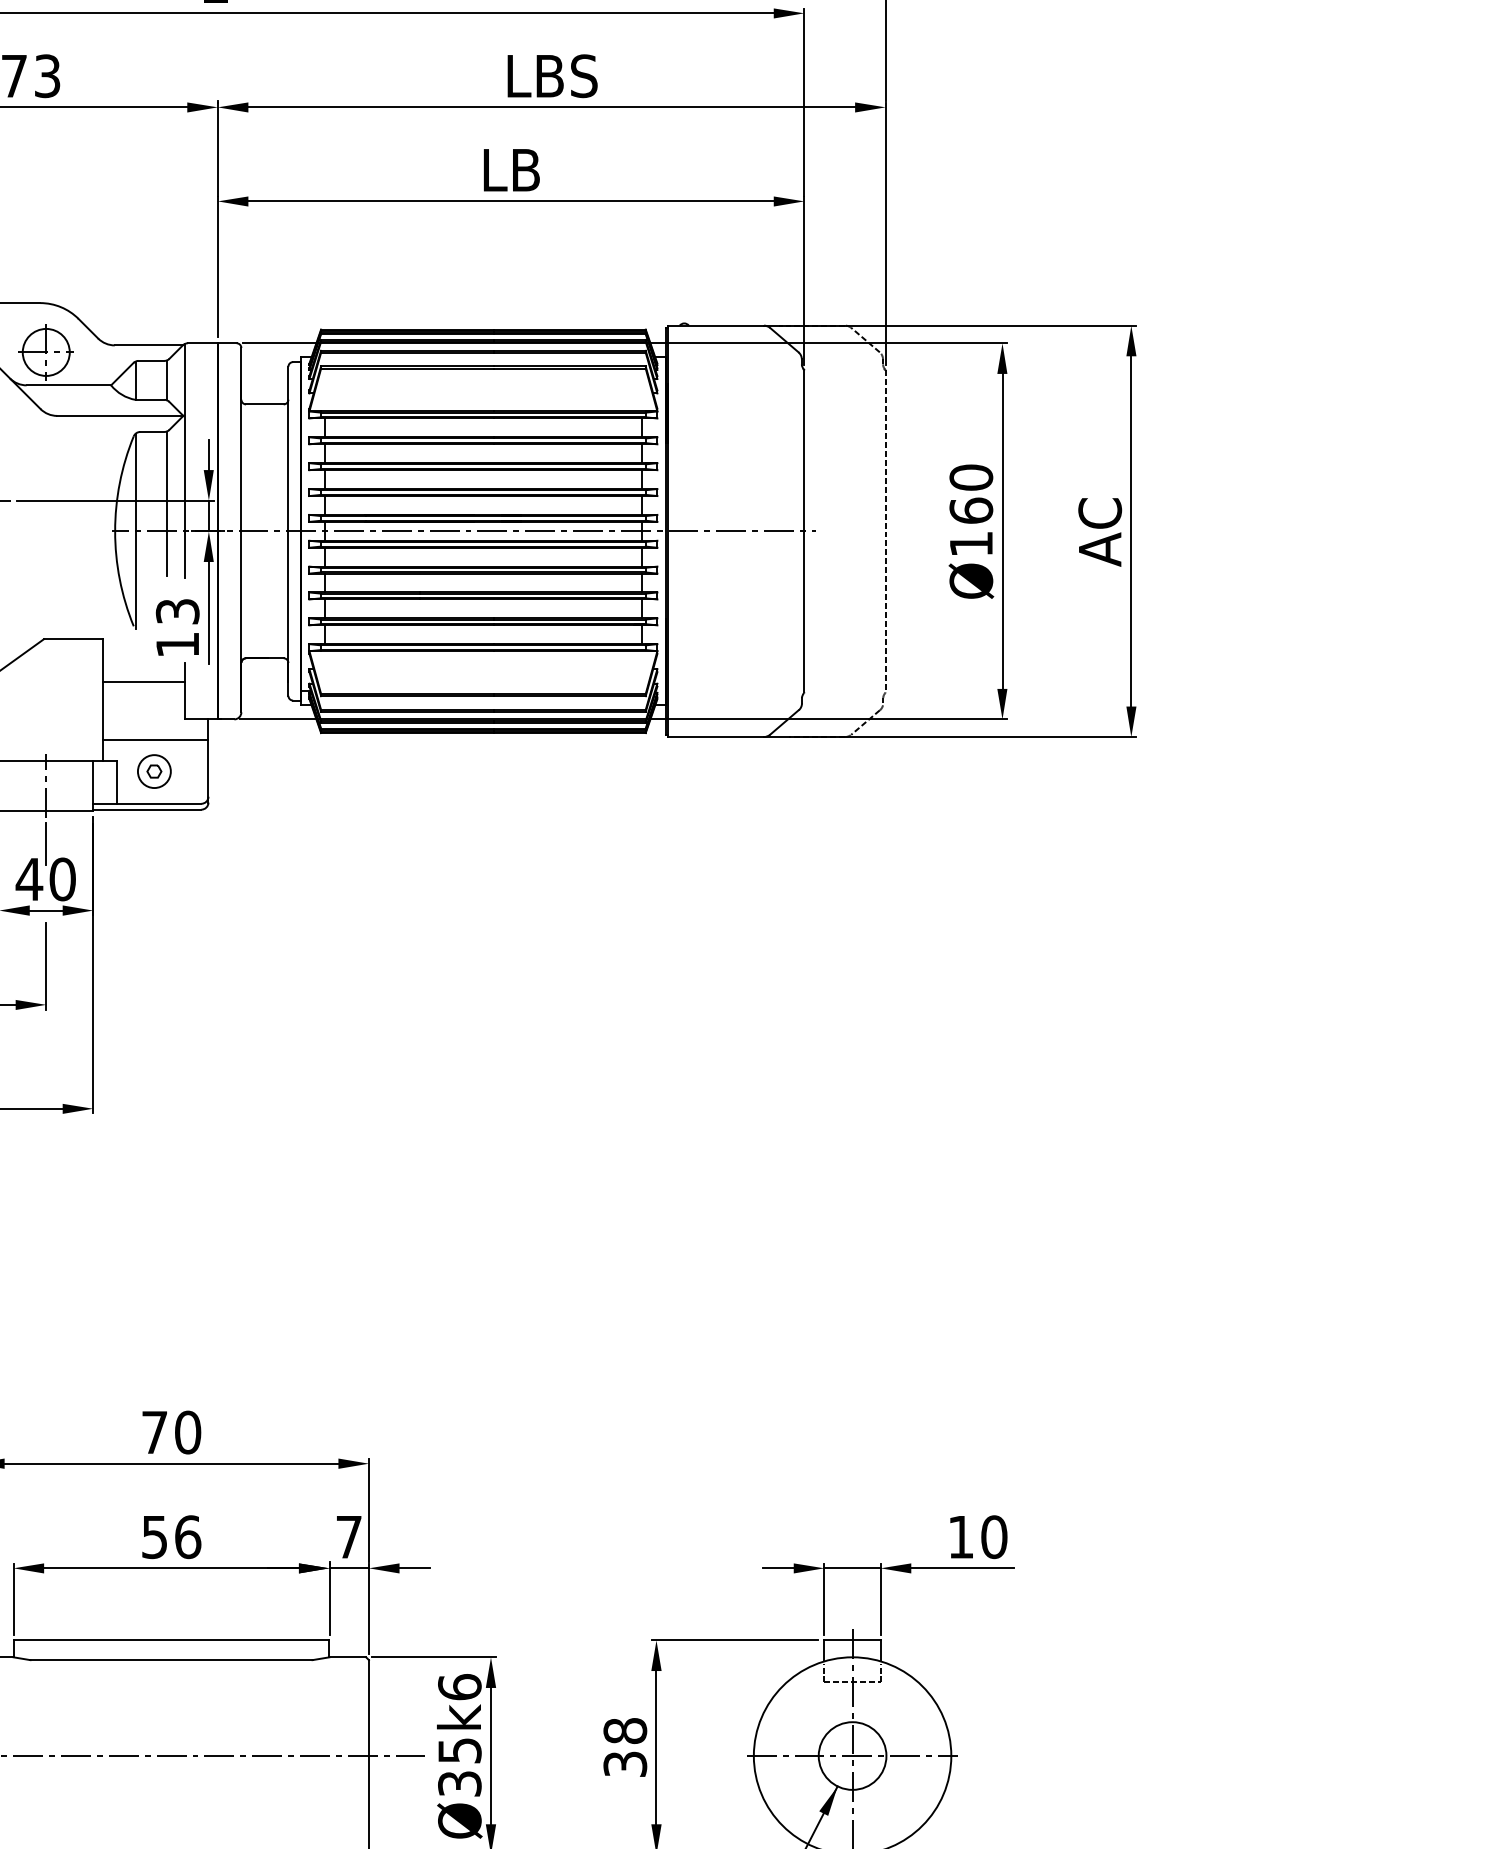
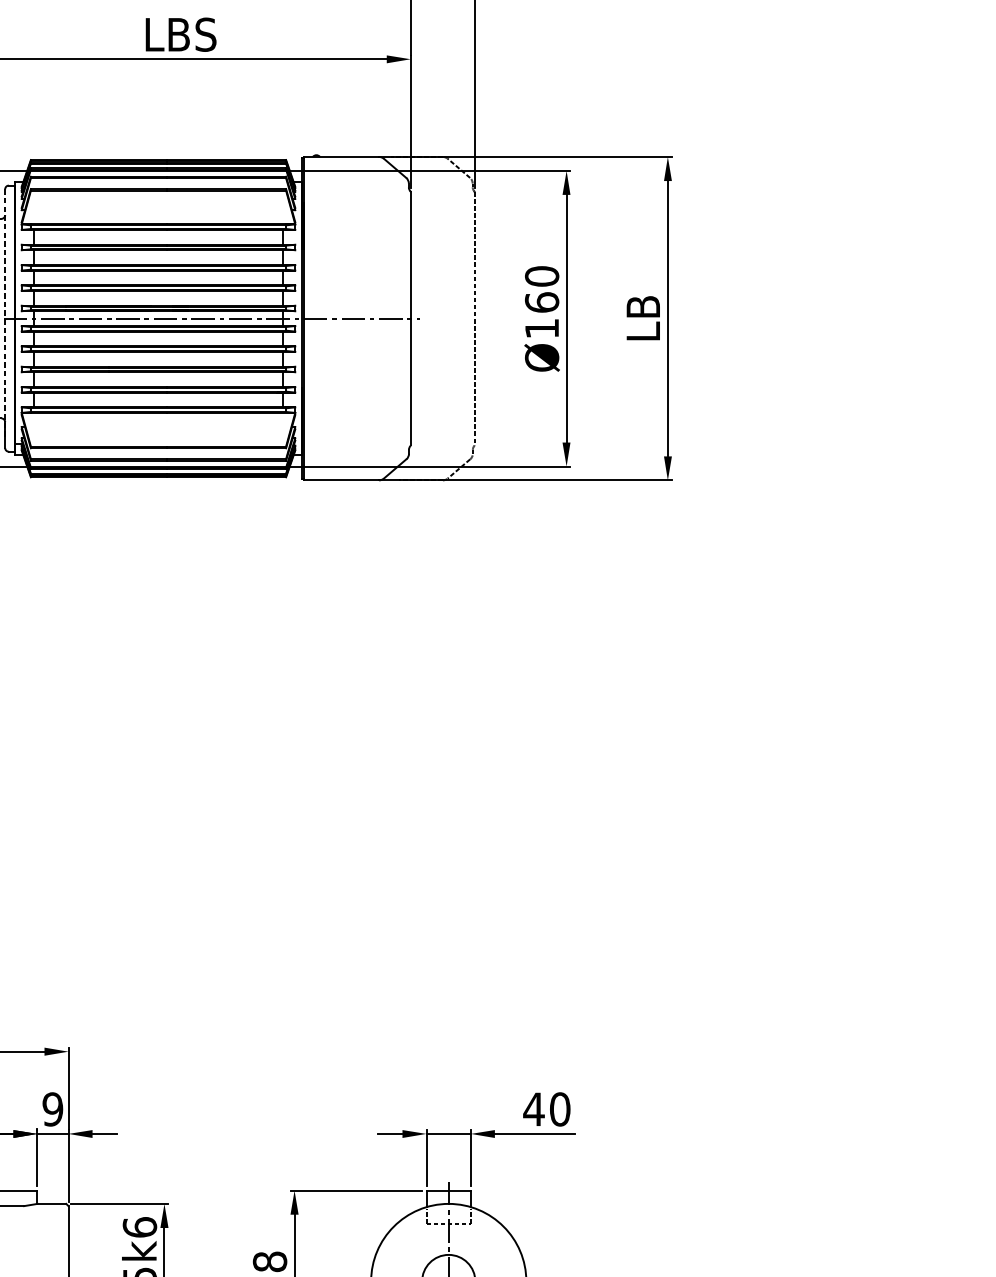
text: (512, 170) -> (181, 34), LB -> LBS
line: (288, 523) -> (5, 312), solid -> dashed
text: (1100, 532) -> (643, 319), AC -> LB
text: (349, 1537) -> (53, 1109), 7 -> 9
text: (960, 1537) -> (533, 1109), 10 -> 40

